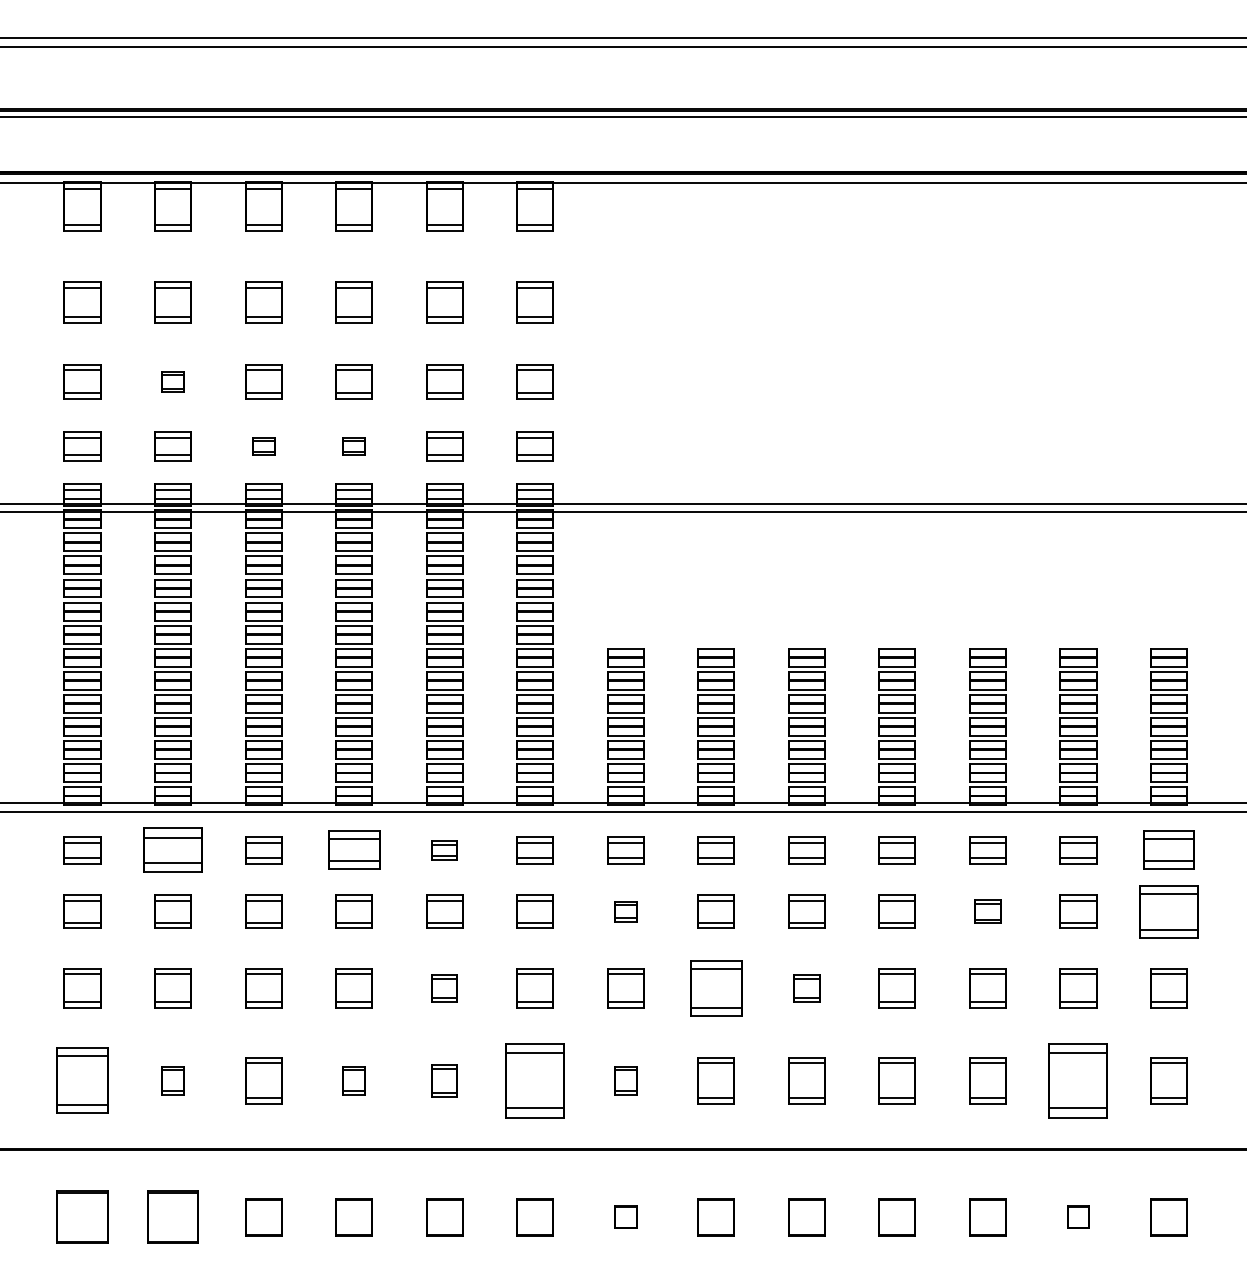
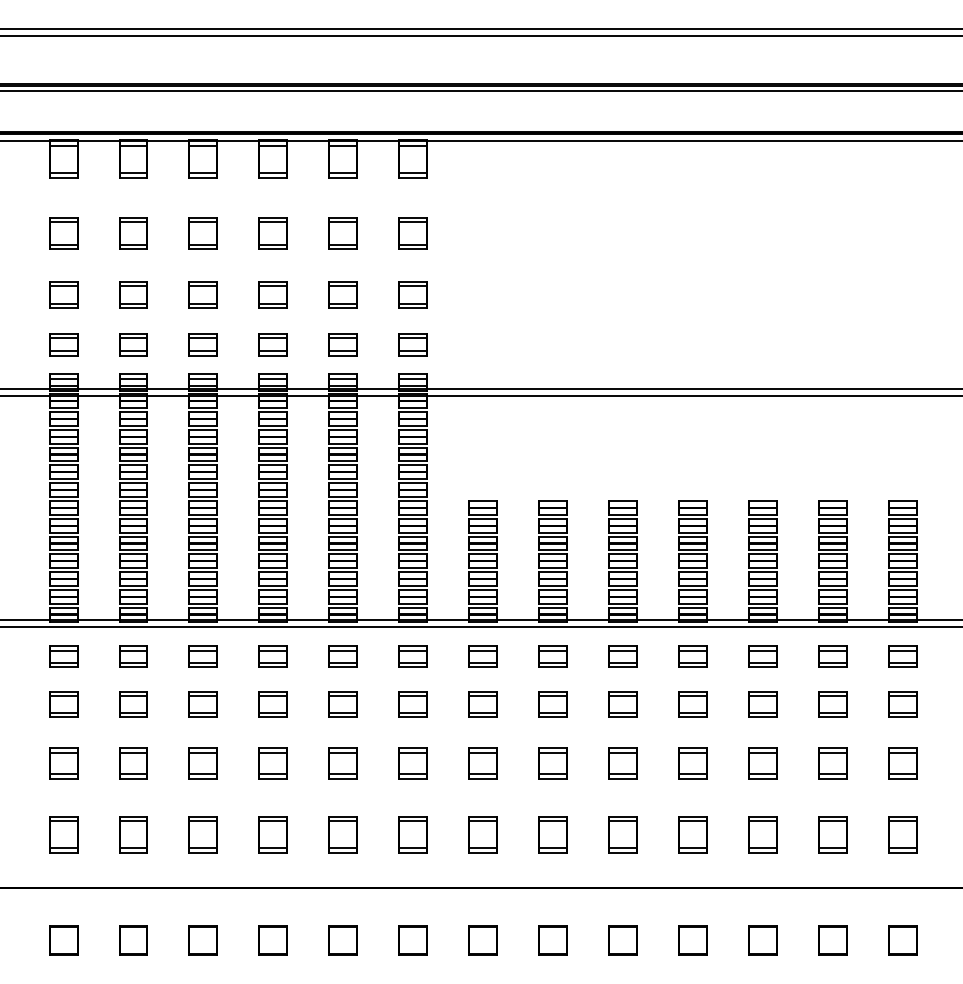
part: (172, 381) -> (133, 294), size x1.67
part: (263, 446) -> (203, 344), size x1.67
part: (353, 446) -> (272, 344), size x1.67
part: (172, 850) -> (133, 656), size x0.62
part: (353, 850) -> (272, 656), size x0.71
part: (444, 850) -> (343, 656), size x1.43
part: (1168, 850) -> (902, 656), size x0.71
part: (625, 911) -> (483, 704), size x1.67
part: (987, 911) -> (762, 704), size x1.43
part: (1168, 911) -> (902, 704), size x0.62
part: (444, 988) -> (343, 763), size x1.43
part: (715, 988) -> (552, 763), size x0.71
part: (806, 988) -> (622, 763), size x1.43
part: (82, 1080) -> (63, 834), size x0.71
part: (172, 1080) -> (133, 834), size x1.67
part: (353, 1080) -> (272, 834), size x1.67
part: (444, 1080) -> (343, 834), size x1.43
part: (534, 1080) -> (412, 834), size x0.62
part: (625, 1080) -> (483, 834), size x1.67
part: (1078, 1080) -> (833, 834), size x0.62
part: (82, 1217) -> (63, 940), size x0.71
part: (172, 1217) -> (133, 940), size x0.71
part: (625, 1217) -> (483, 940), size x1.67
part: (1078, 1217) -> (833, 940), size x1.67

